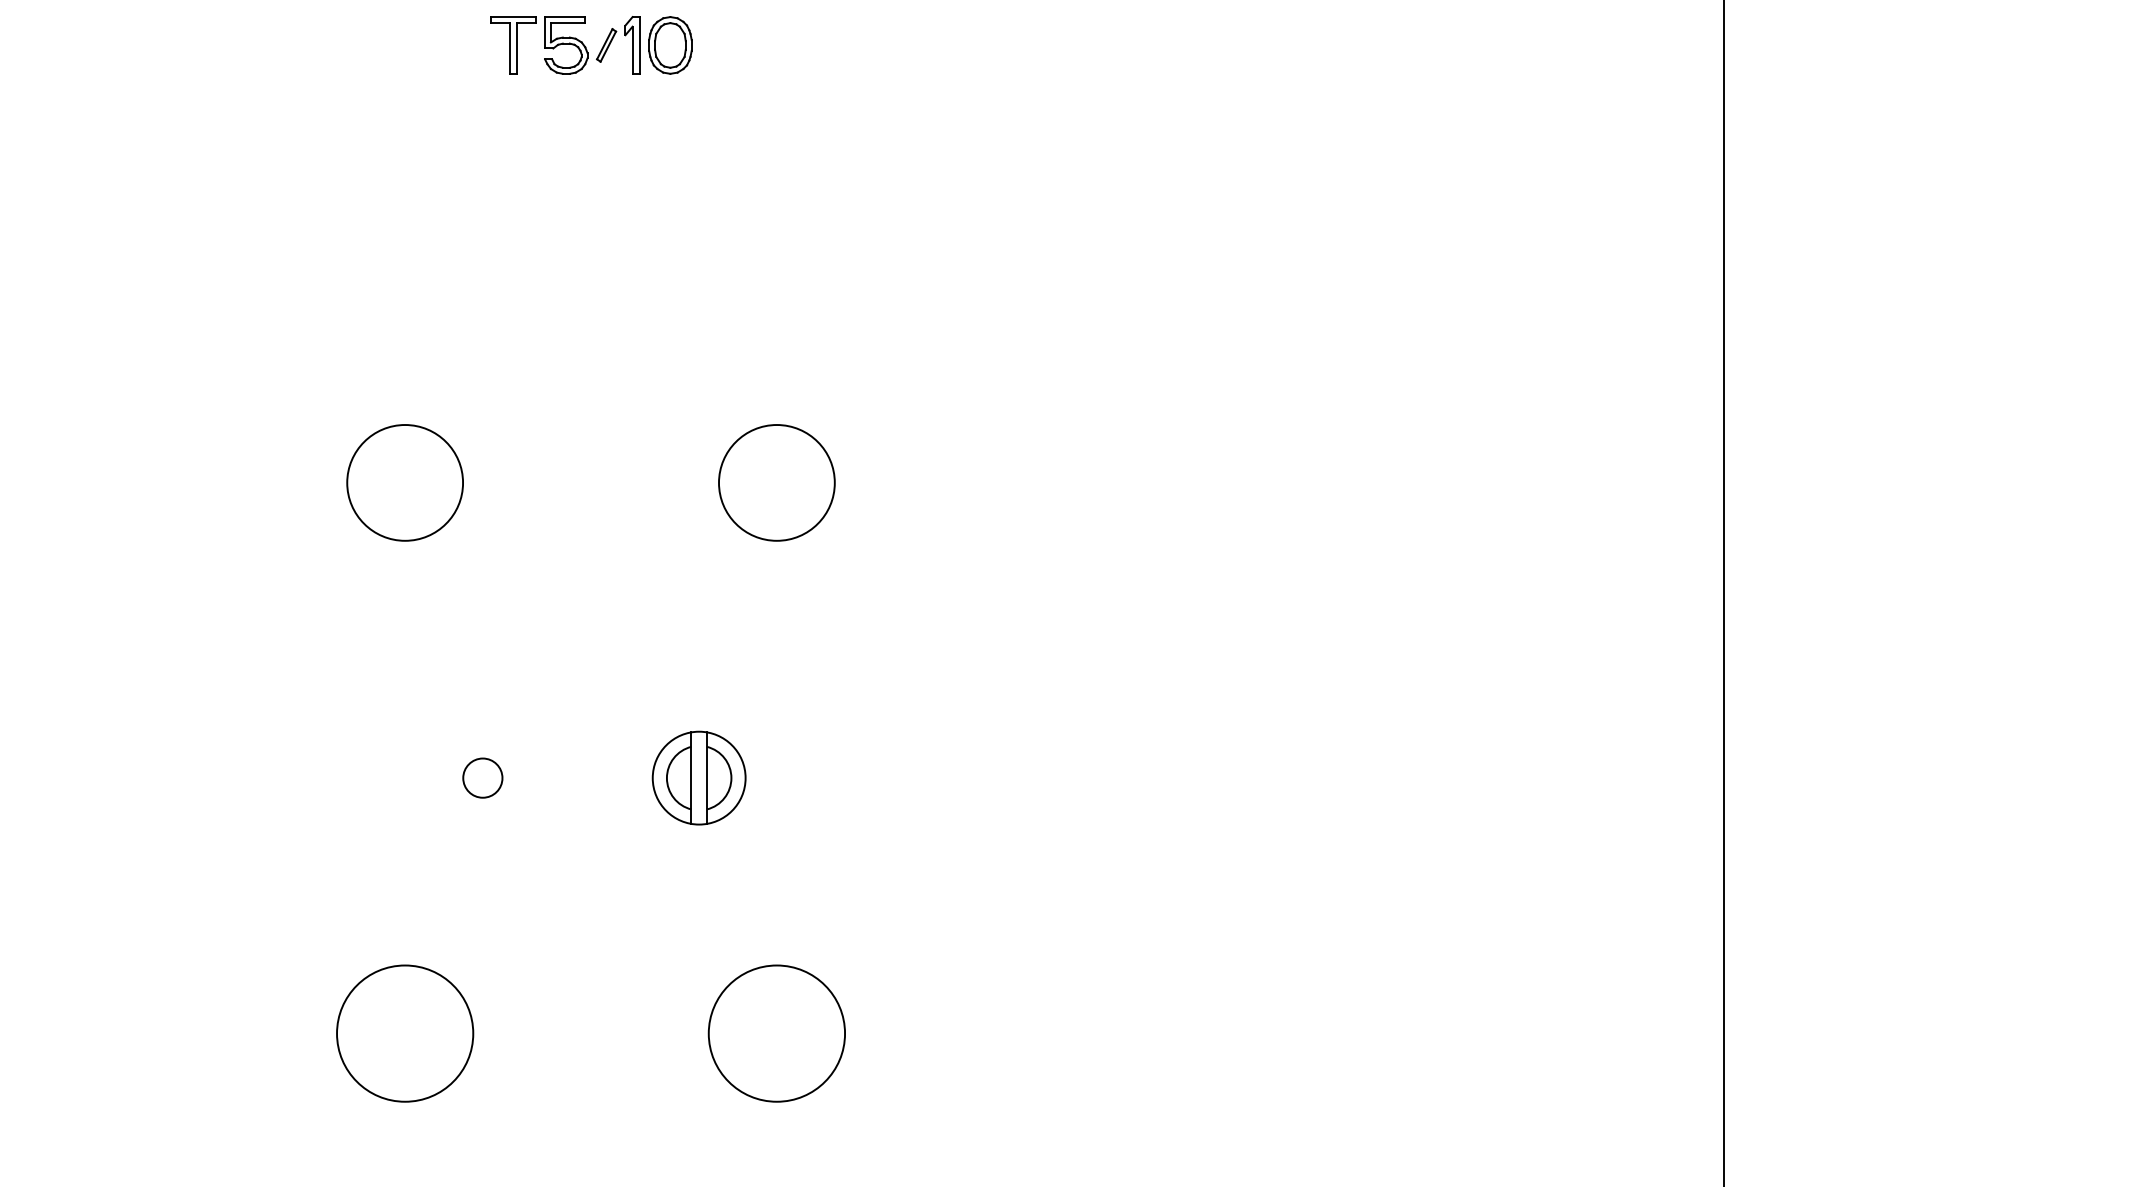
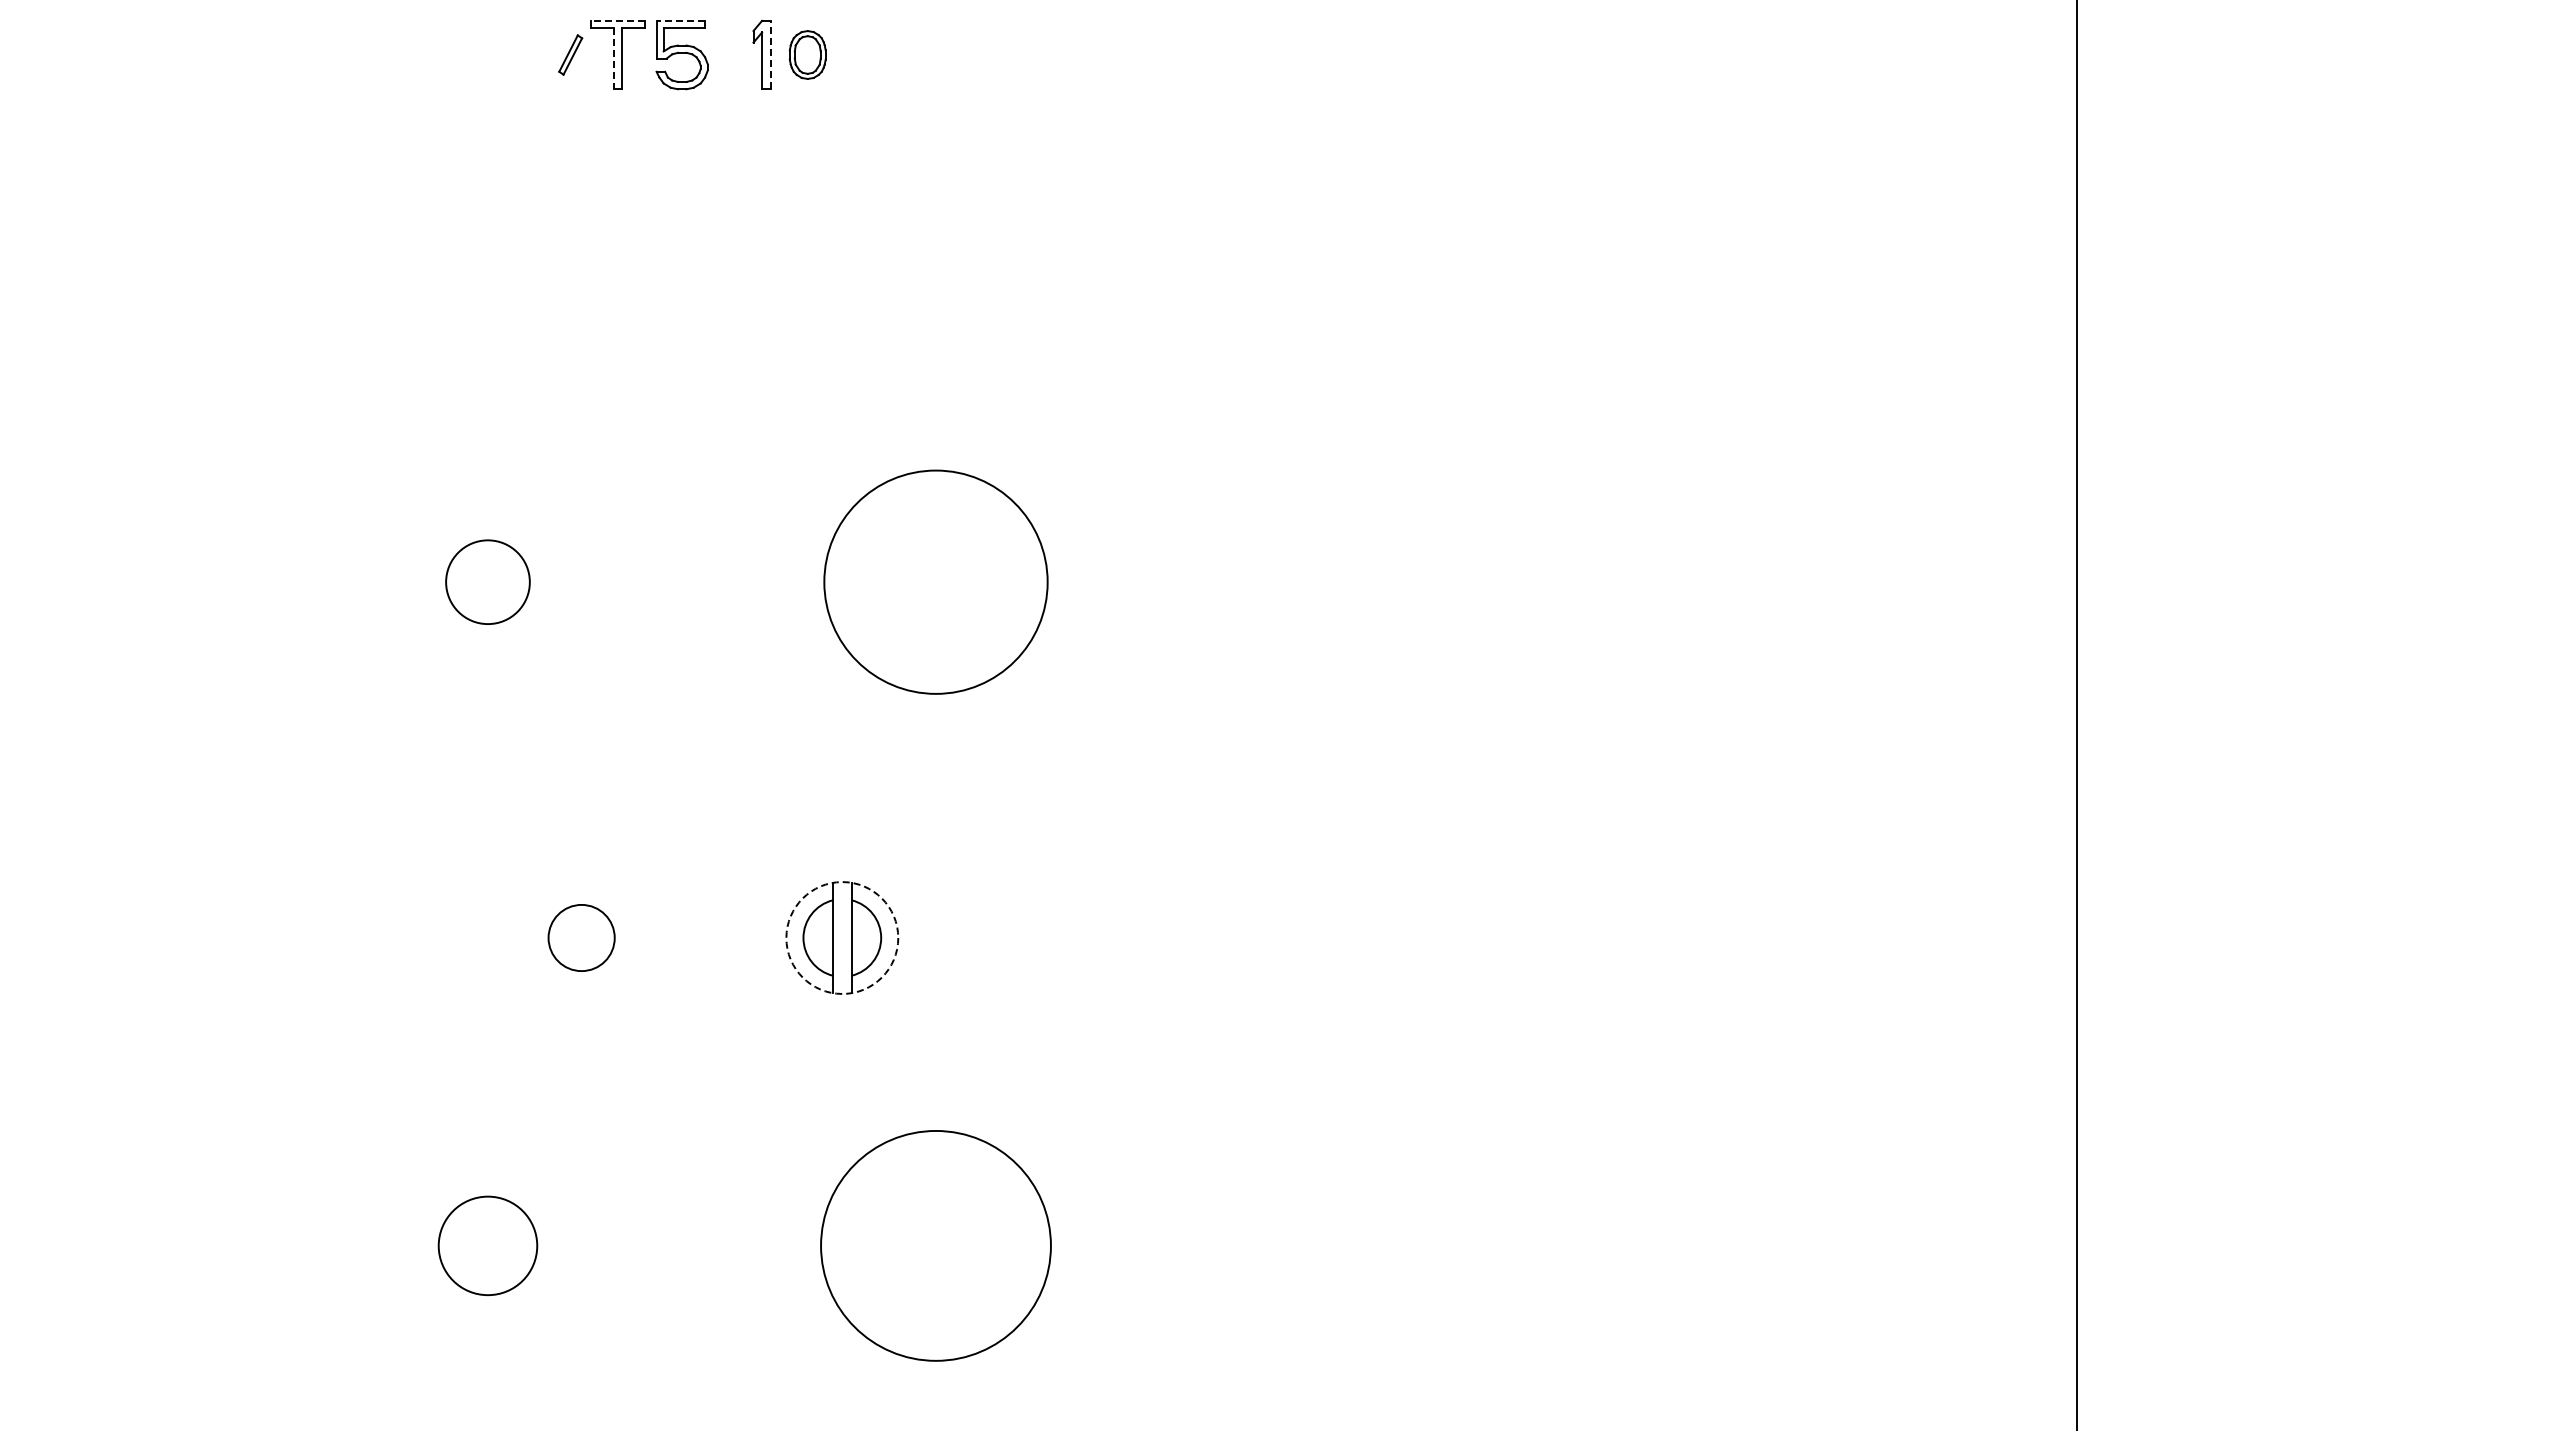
line: (512, 16) -> (617, 20), solid -> dashed
line: (564, 16) -> (680, 20), solid -> dashed
part: (606, 45) -> (570, 54), moved
line: (639, 45) -> (770, 54), solid -> dashed
part: (670, 45) -> (807, 54), size x0.7
line: (509, 48) -> (613, 58), solid -> dashed
circle: (404, 483) -> (487, 582), size x0.6
circle: (776, 483) -> (935, 582), size x1.6
circle: (482, 777) -> (581, 937), size x1.4
circle: (699, 777) -> (842, 937), solid -> dashed
circle: (404, 1033) -> (487, 1245), size x0.6
circle: (776, 1033) -> (935, 1245), size x1.4

